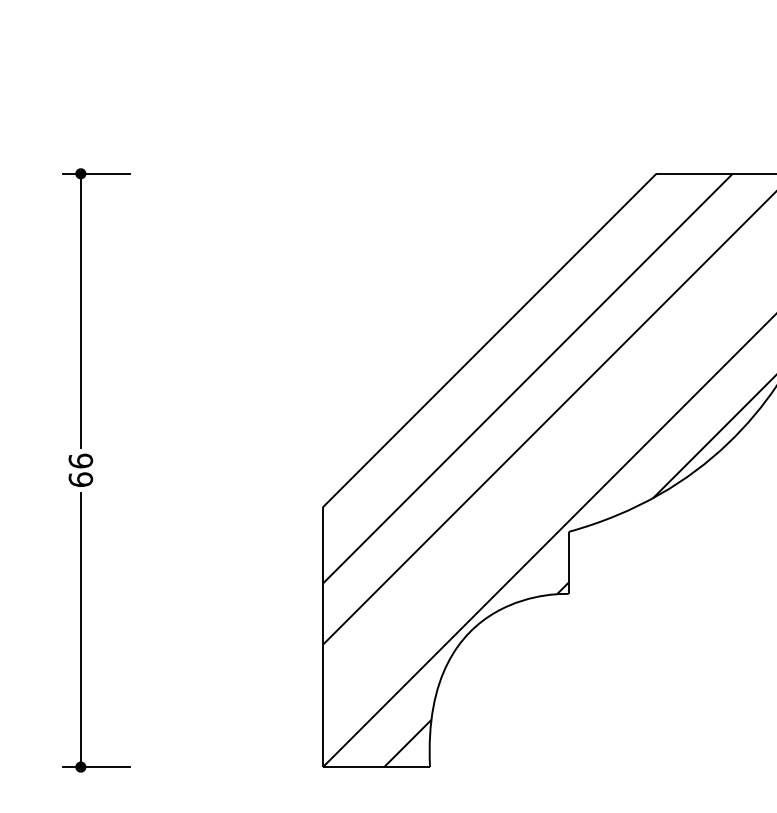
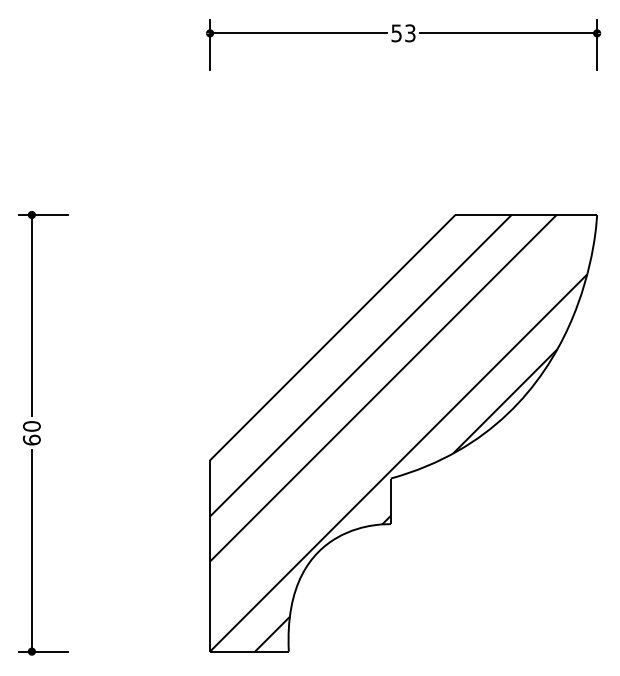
text: (80, 461) -> (31, 426), 66 -> 60

